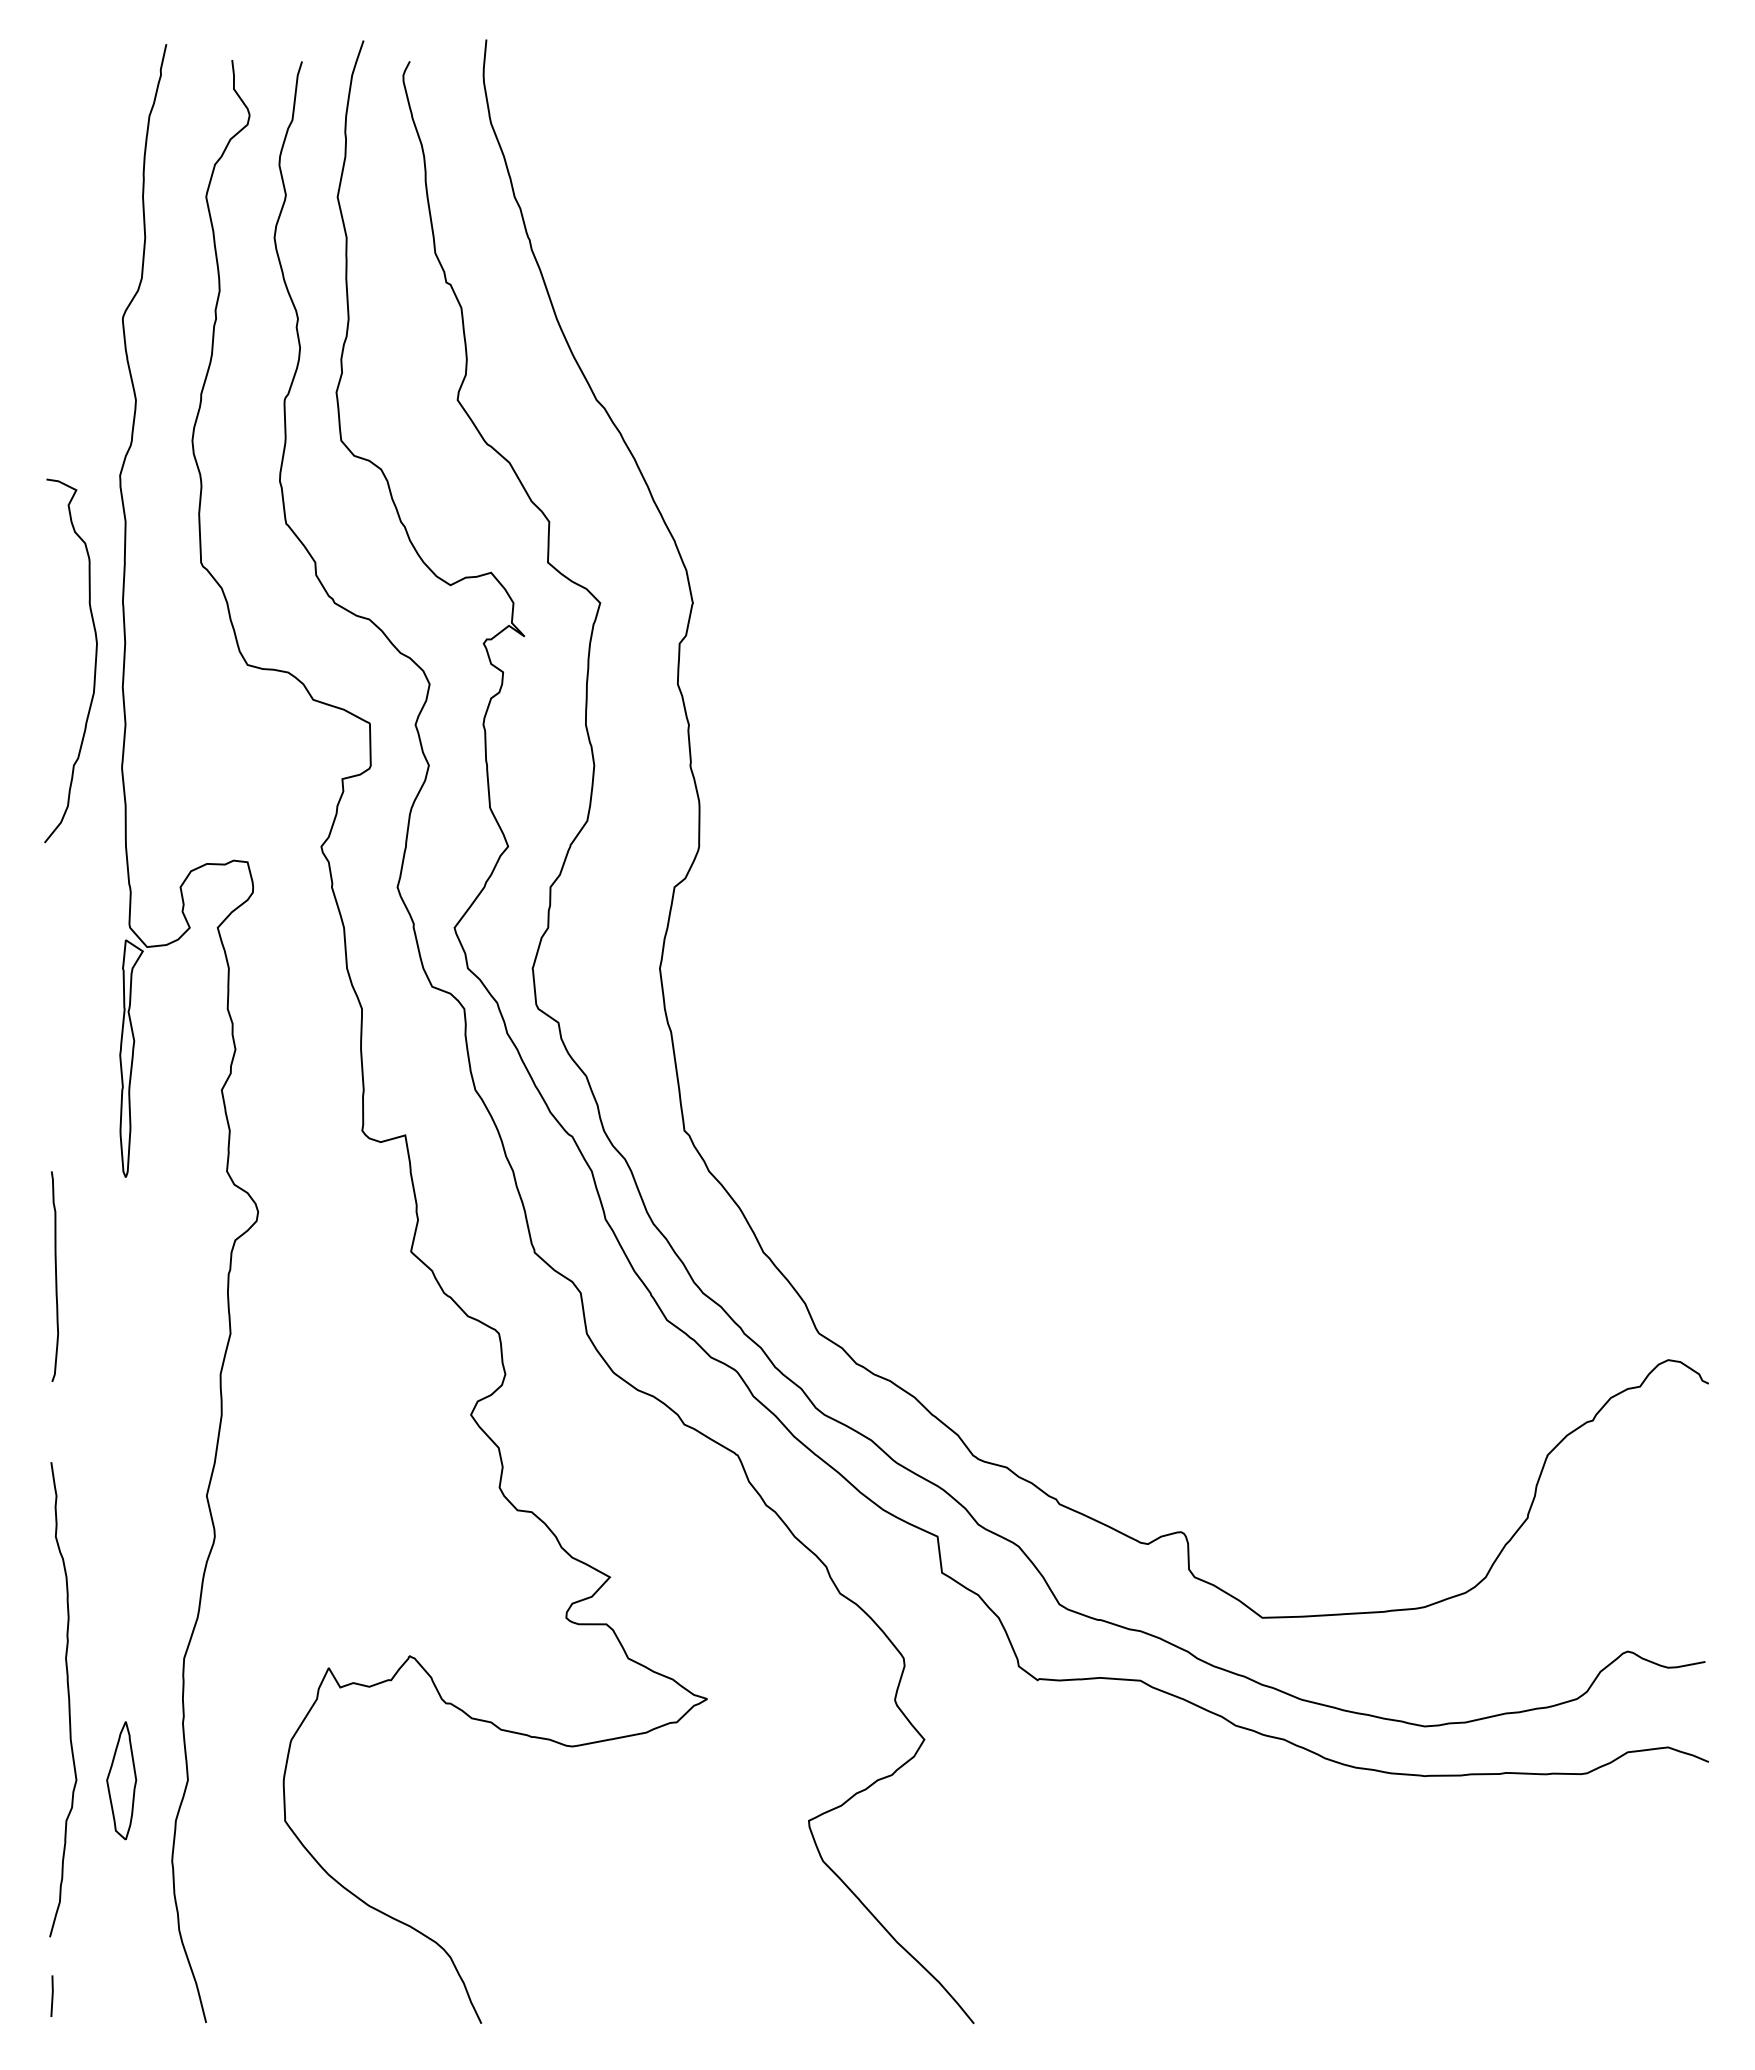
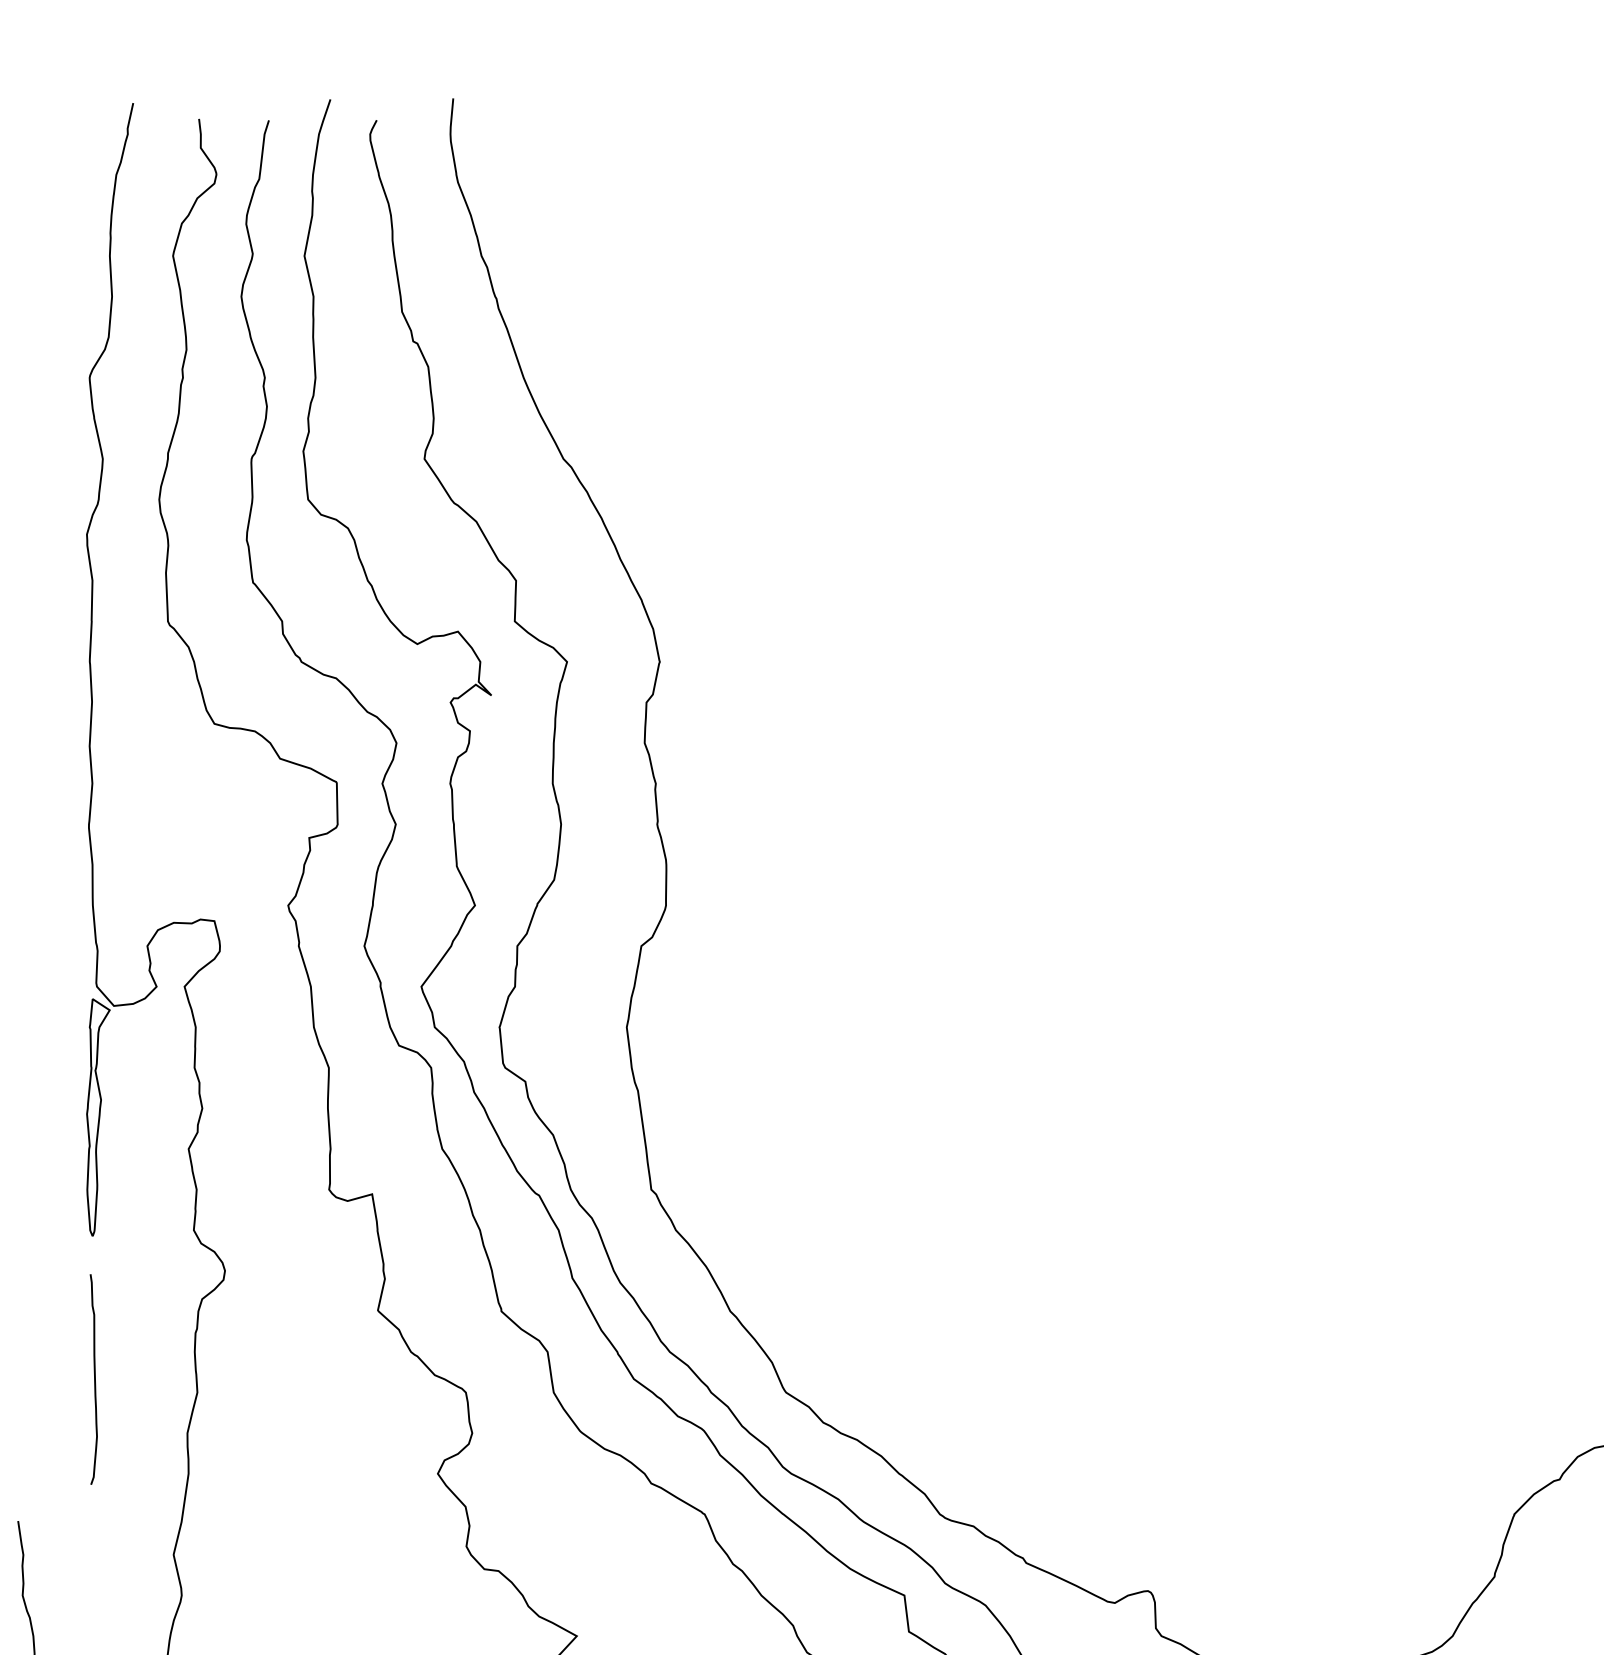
curve: (94, 663) -> (61, 722), removed
curve: (55, 1276) -> (94, 1379), moved

